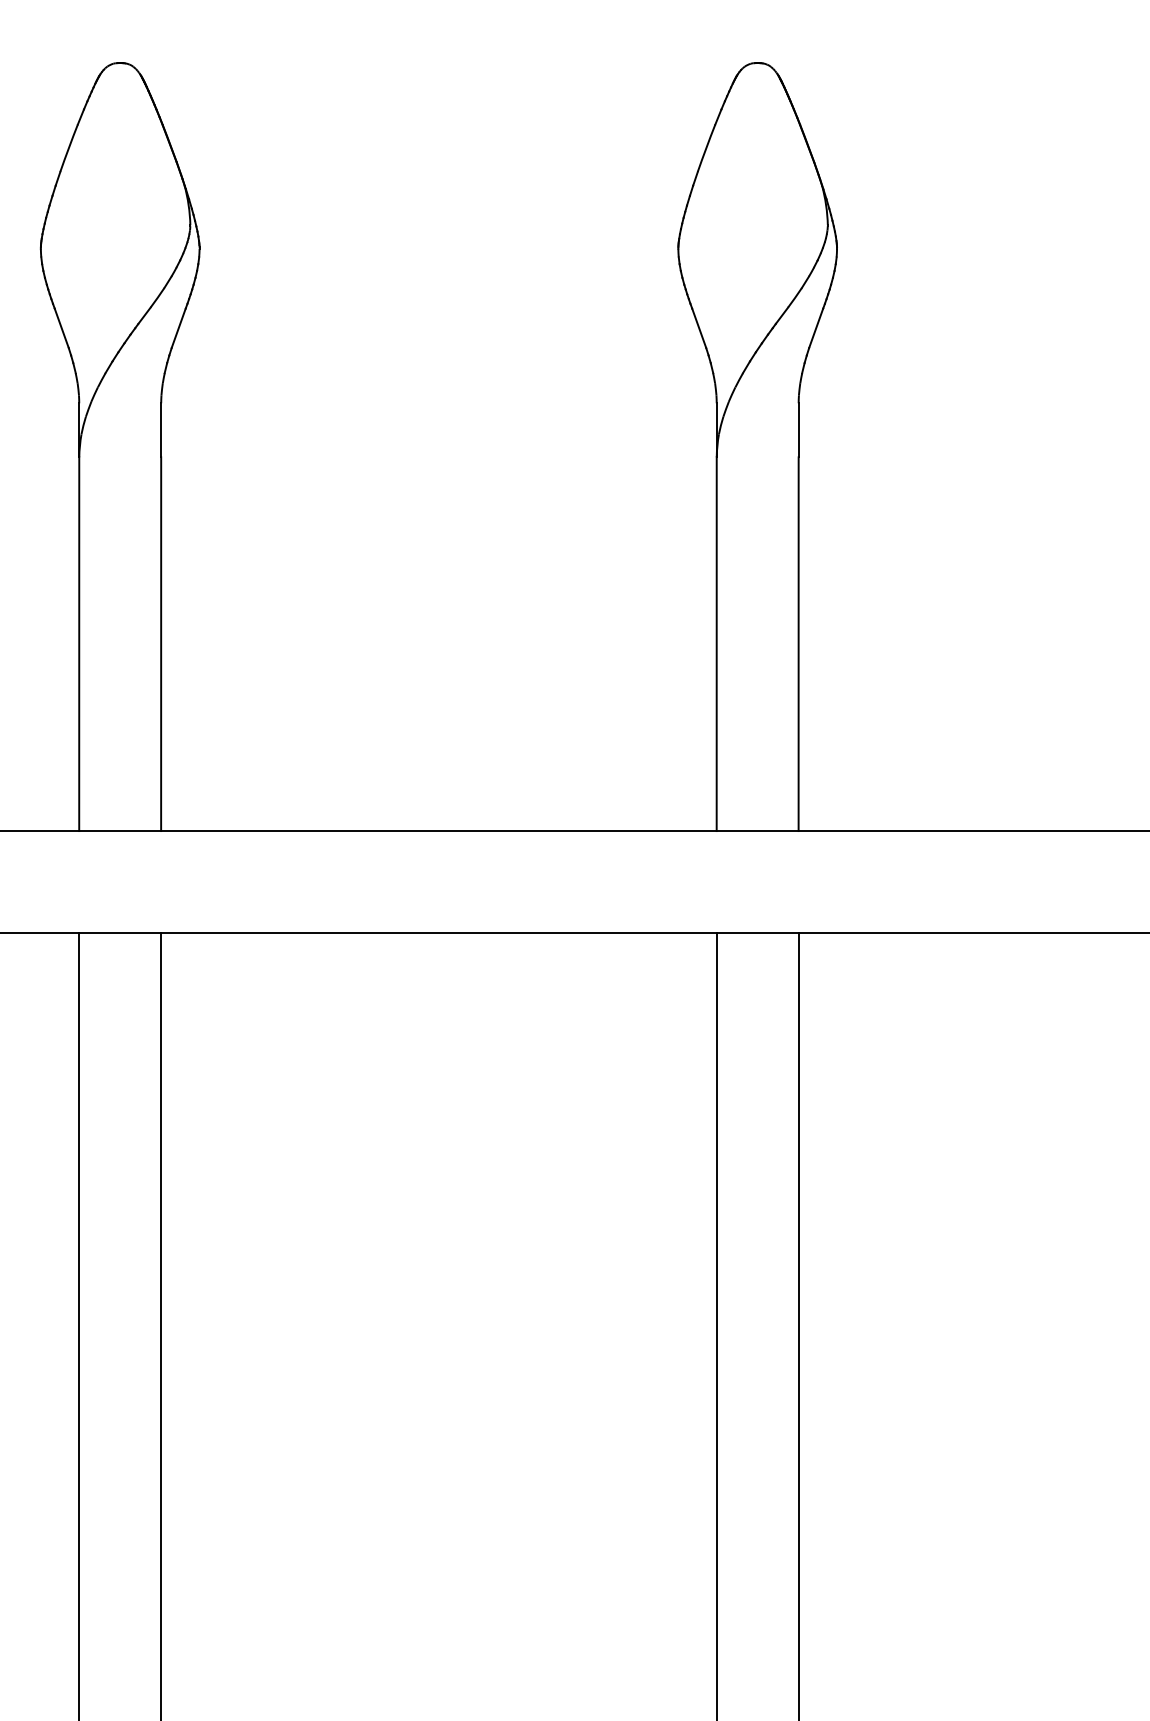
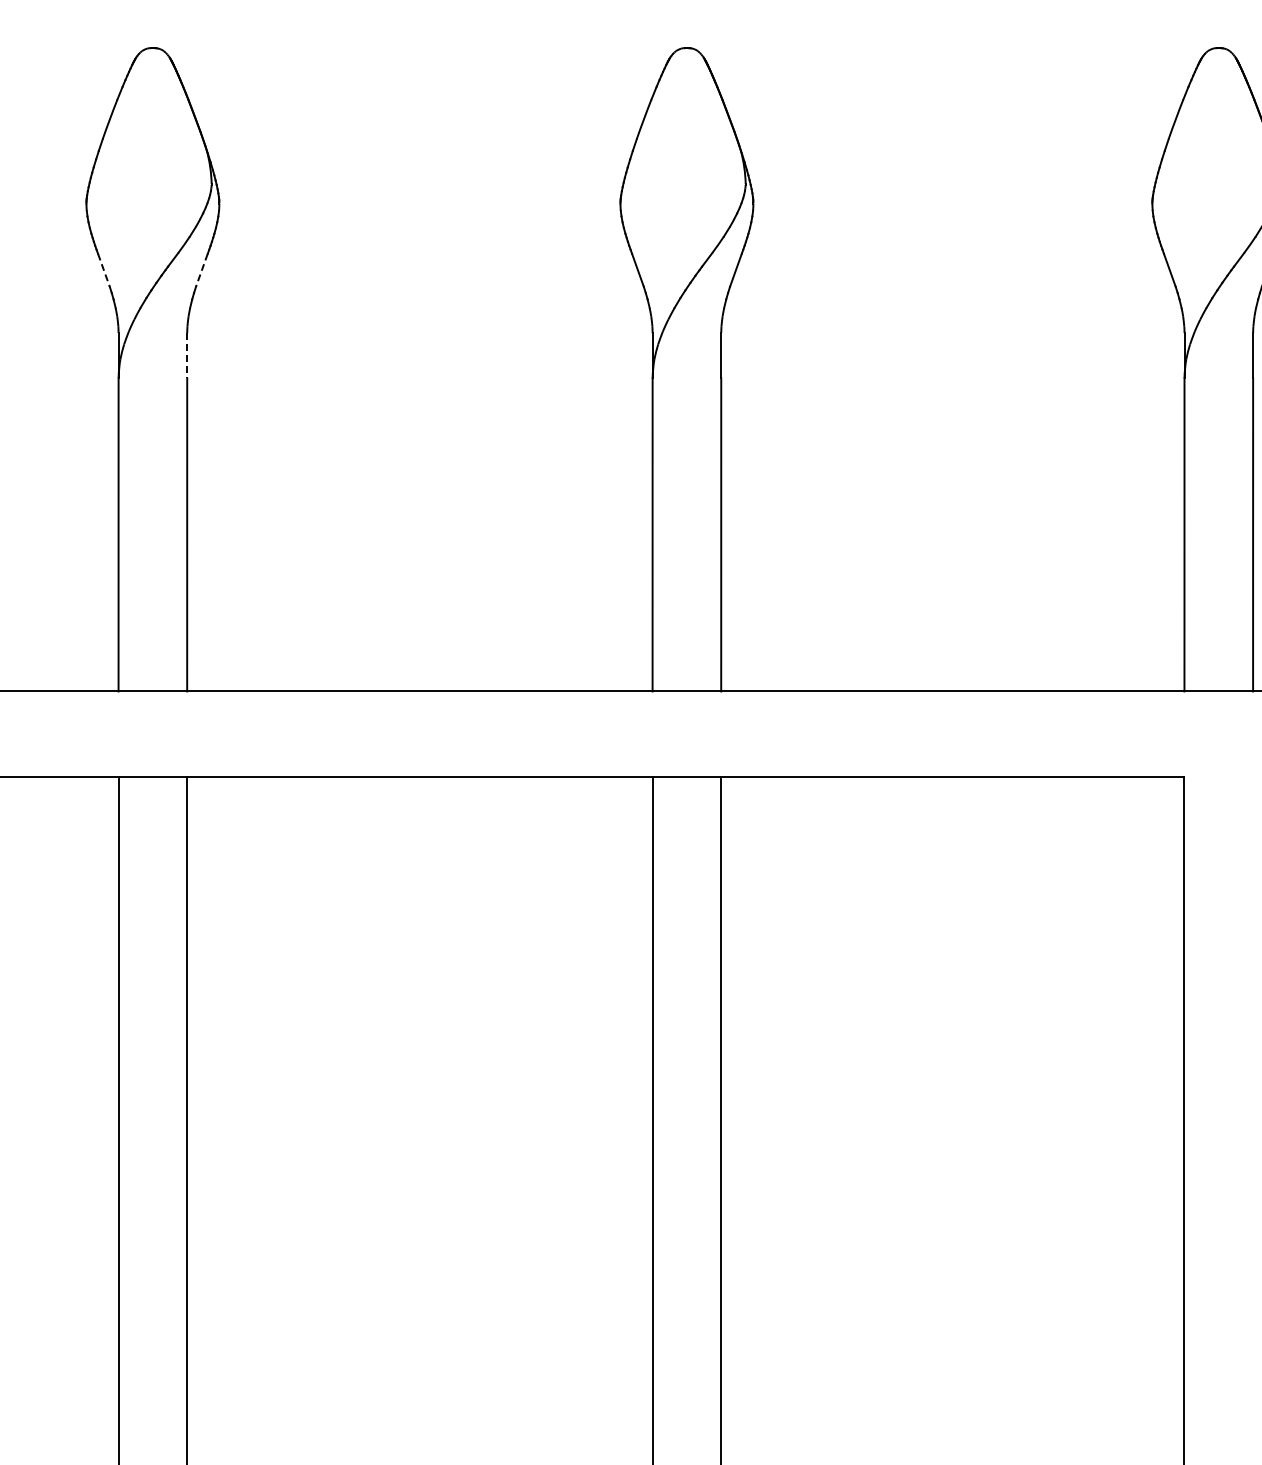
line: (61, 328) -> (103, 270), solid -> dashed
line: (178, 328) -> (201, 270), solid -> dashed
line: (161, 430) -> (187, 355), solid -> dashed

